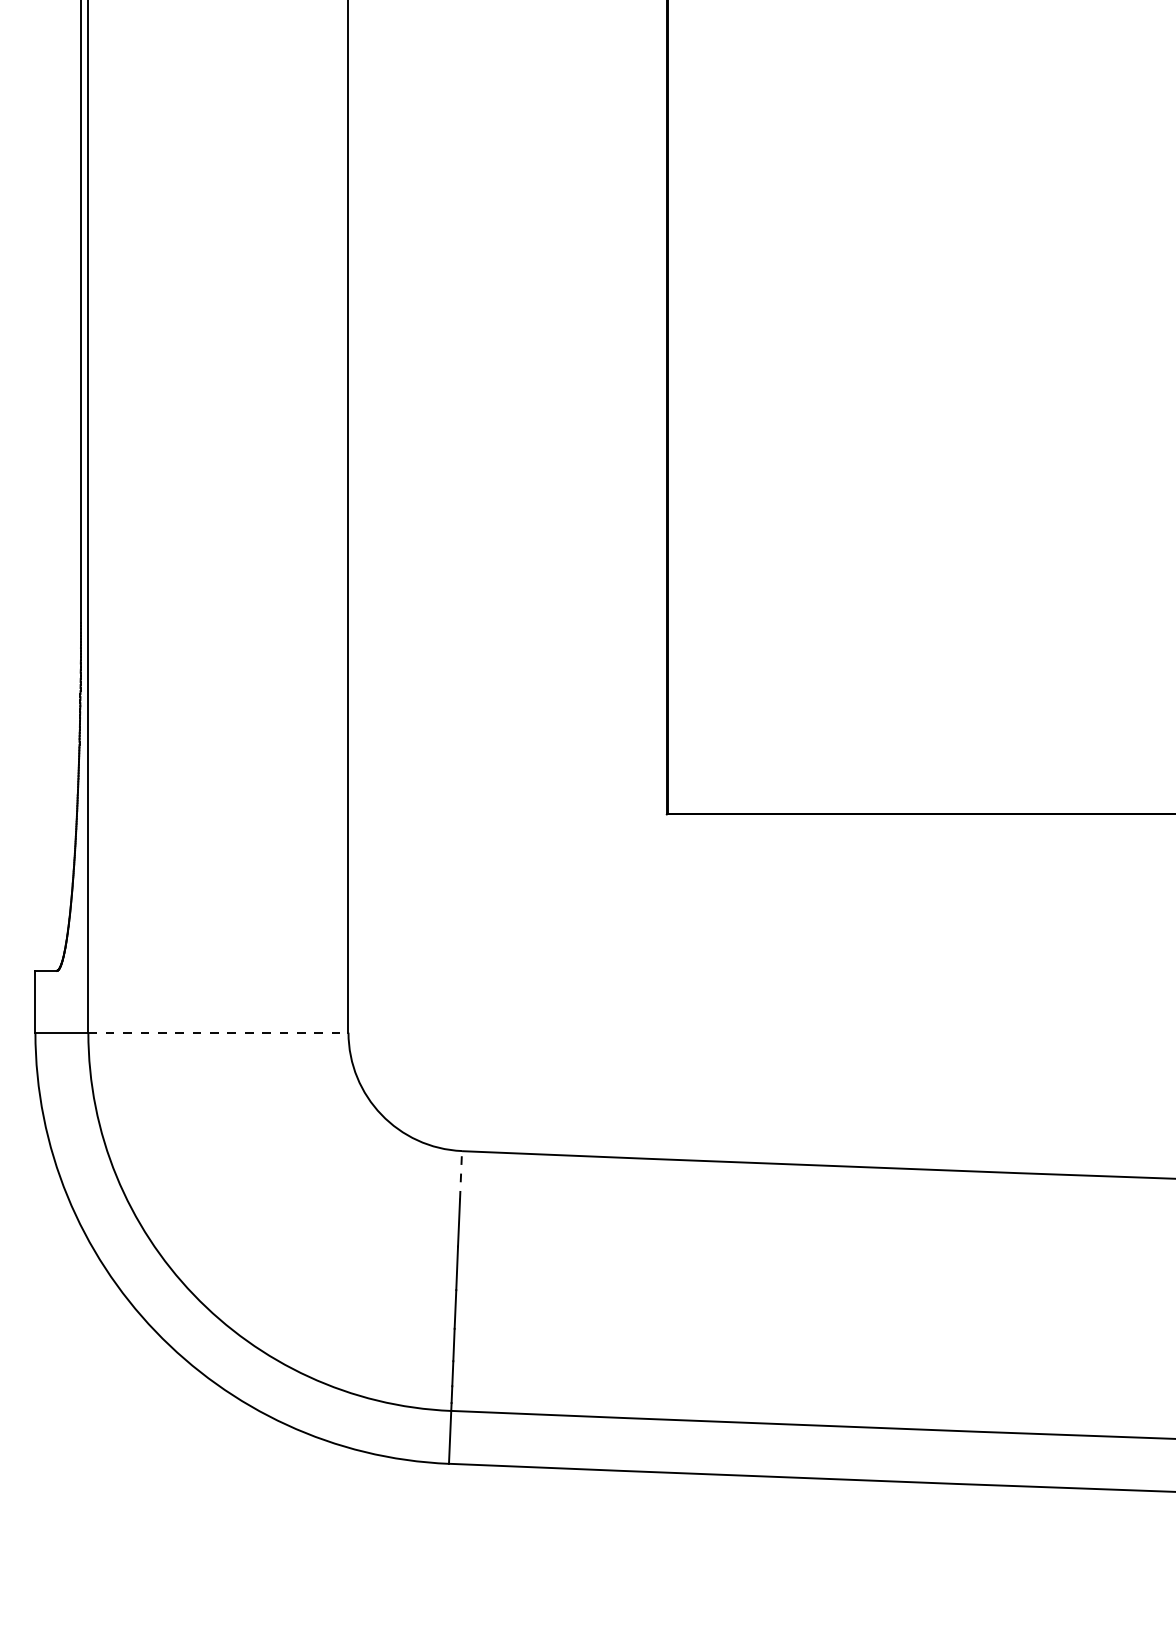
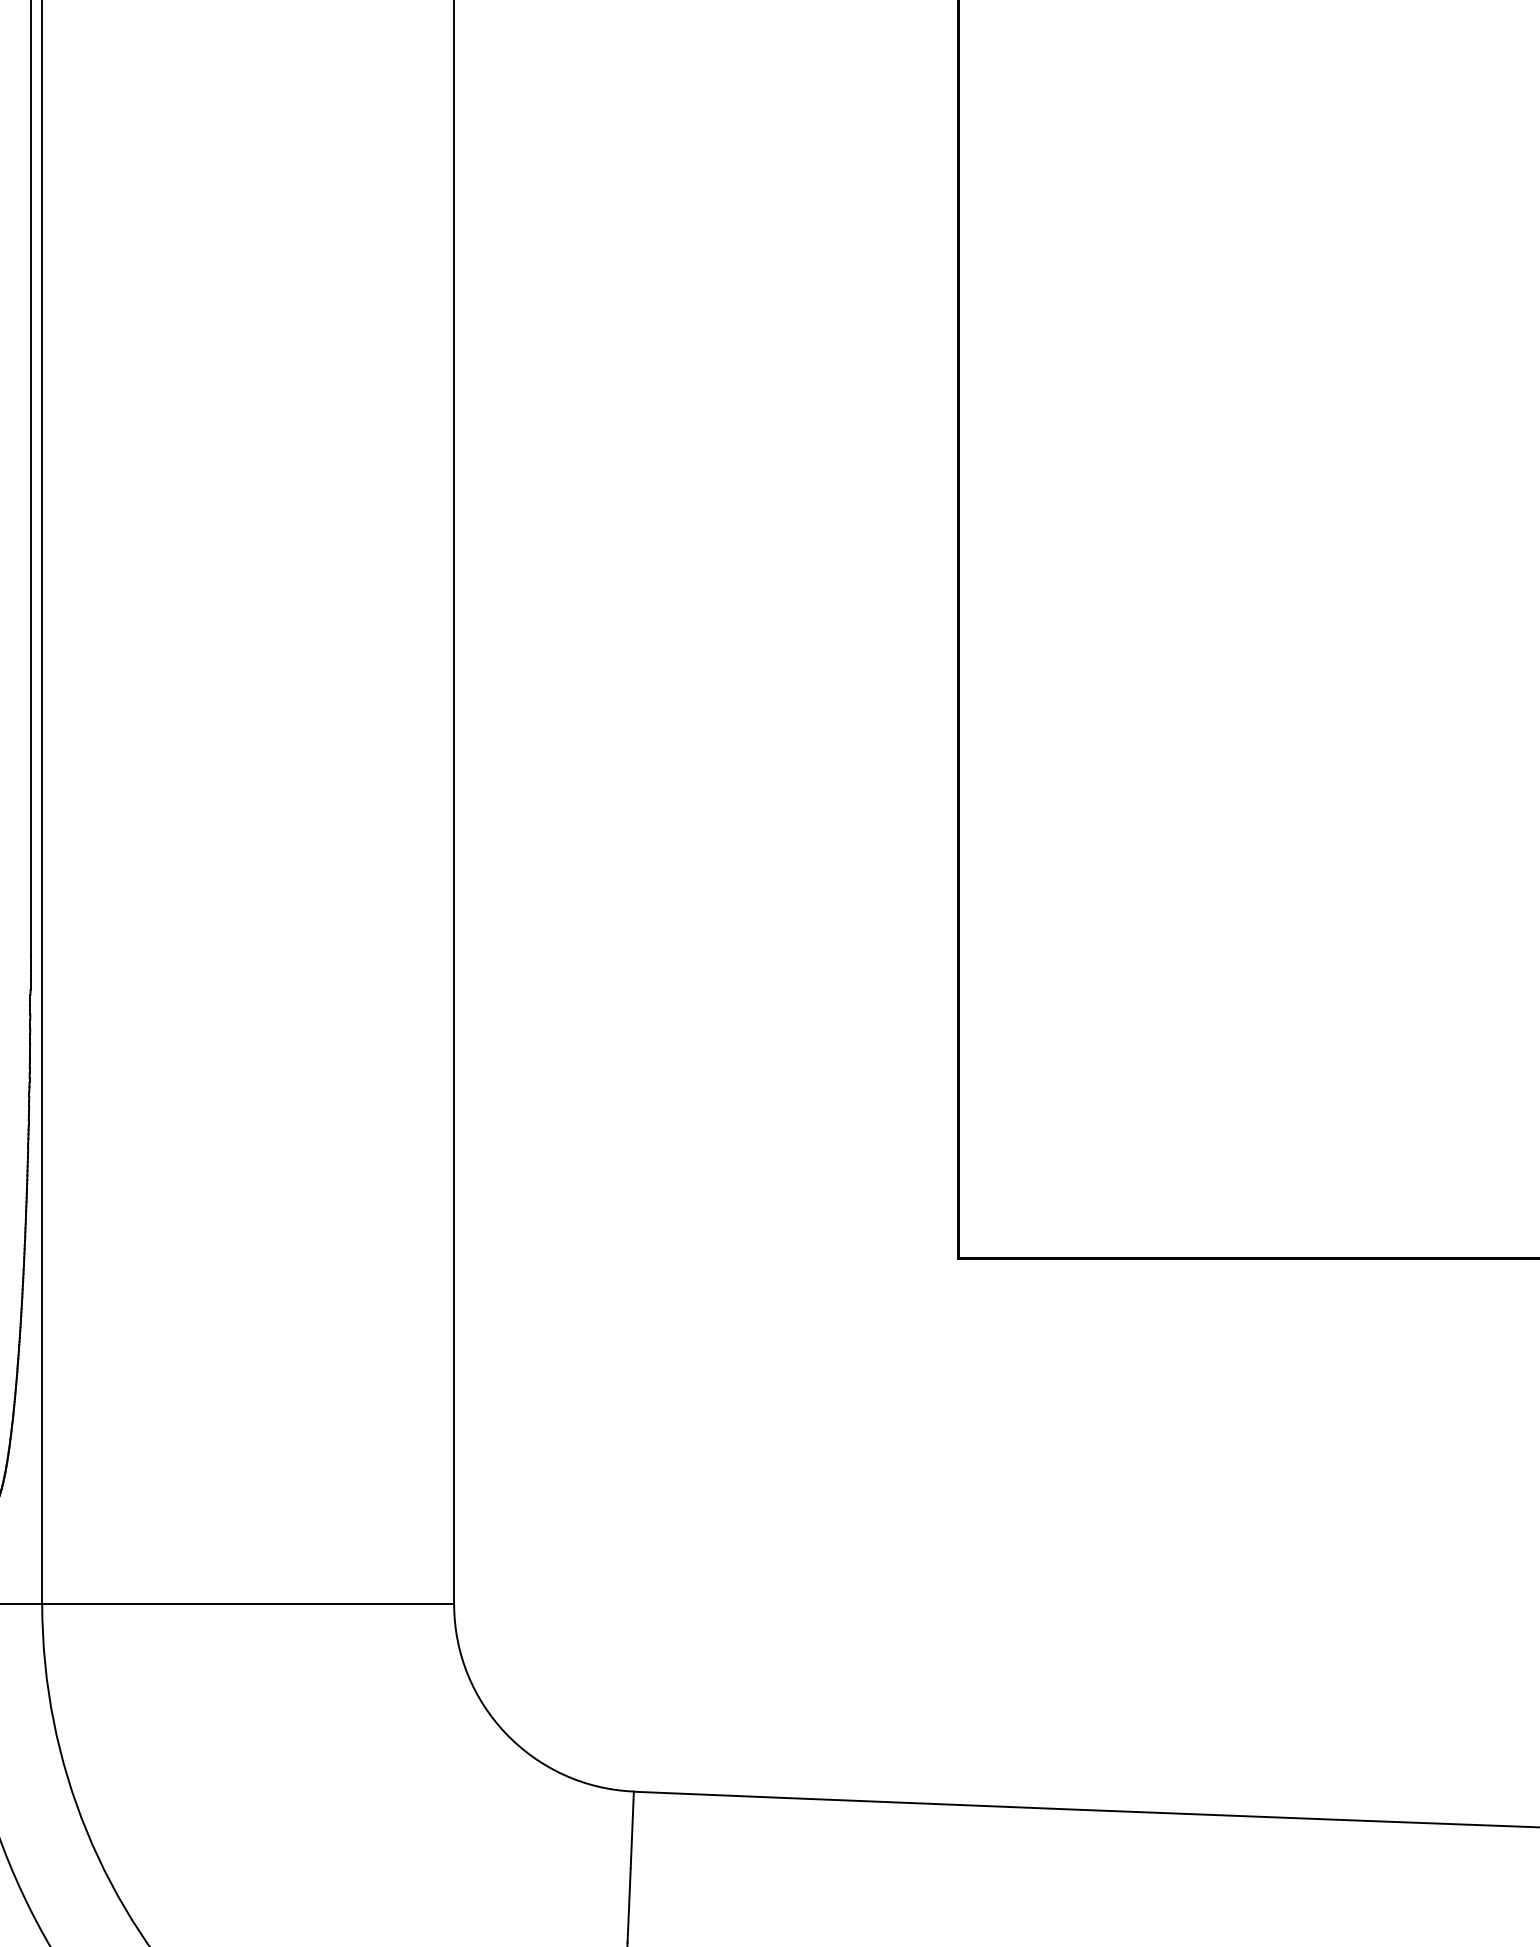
line: (218, 1032) -> (248, 1603), dashed -> solid
line: (461, 1174) -> (633, 1828), dashed -> solid

